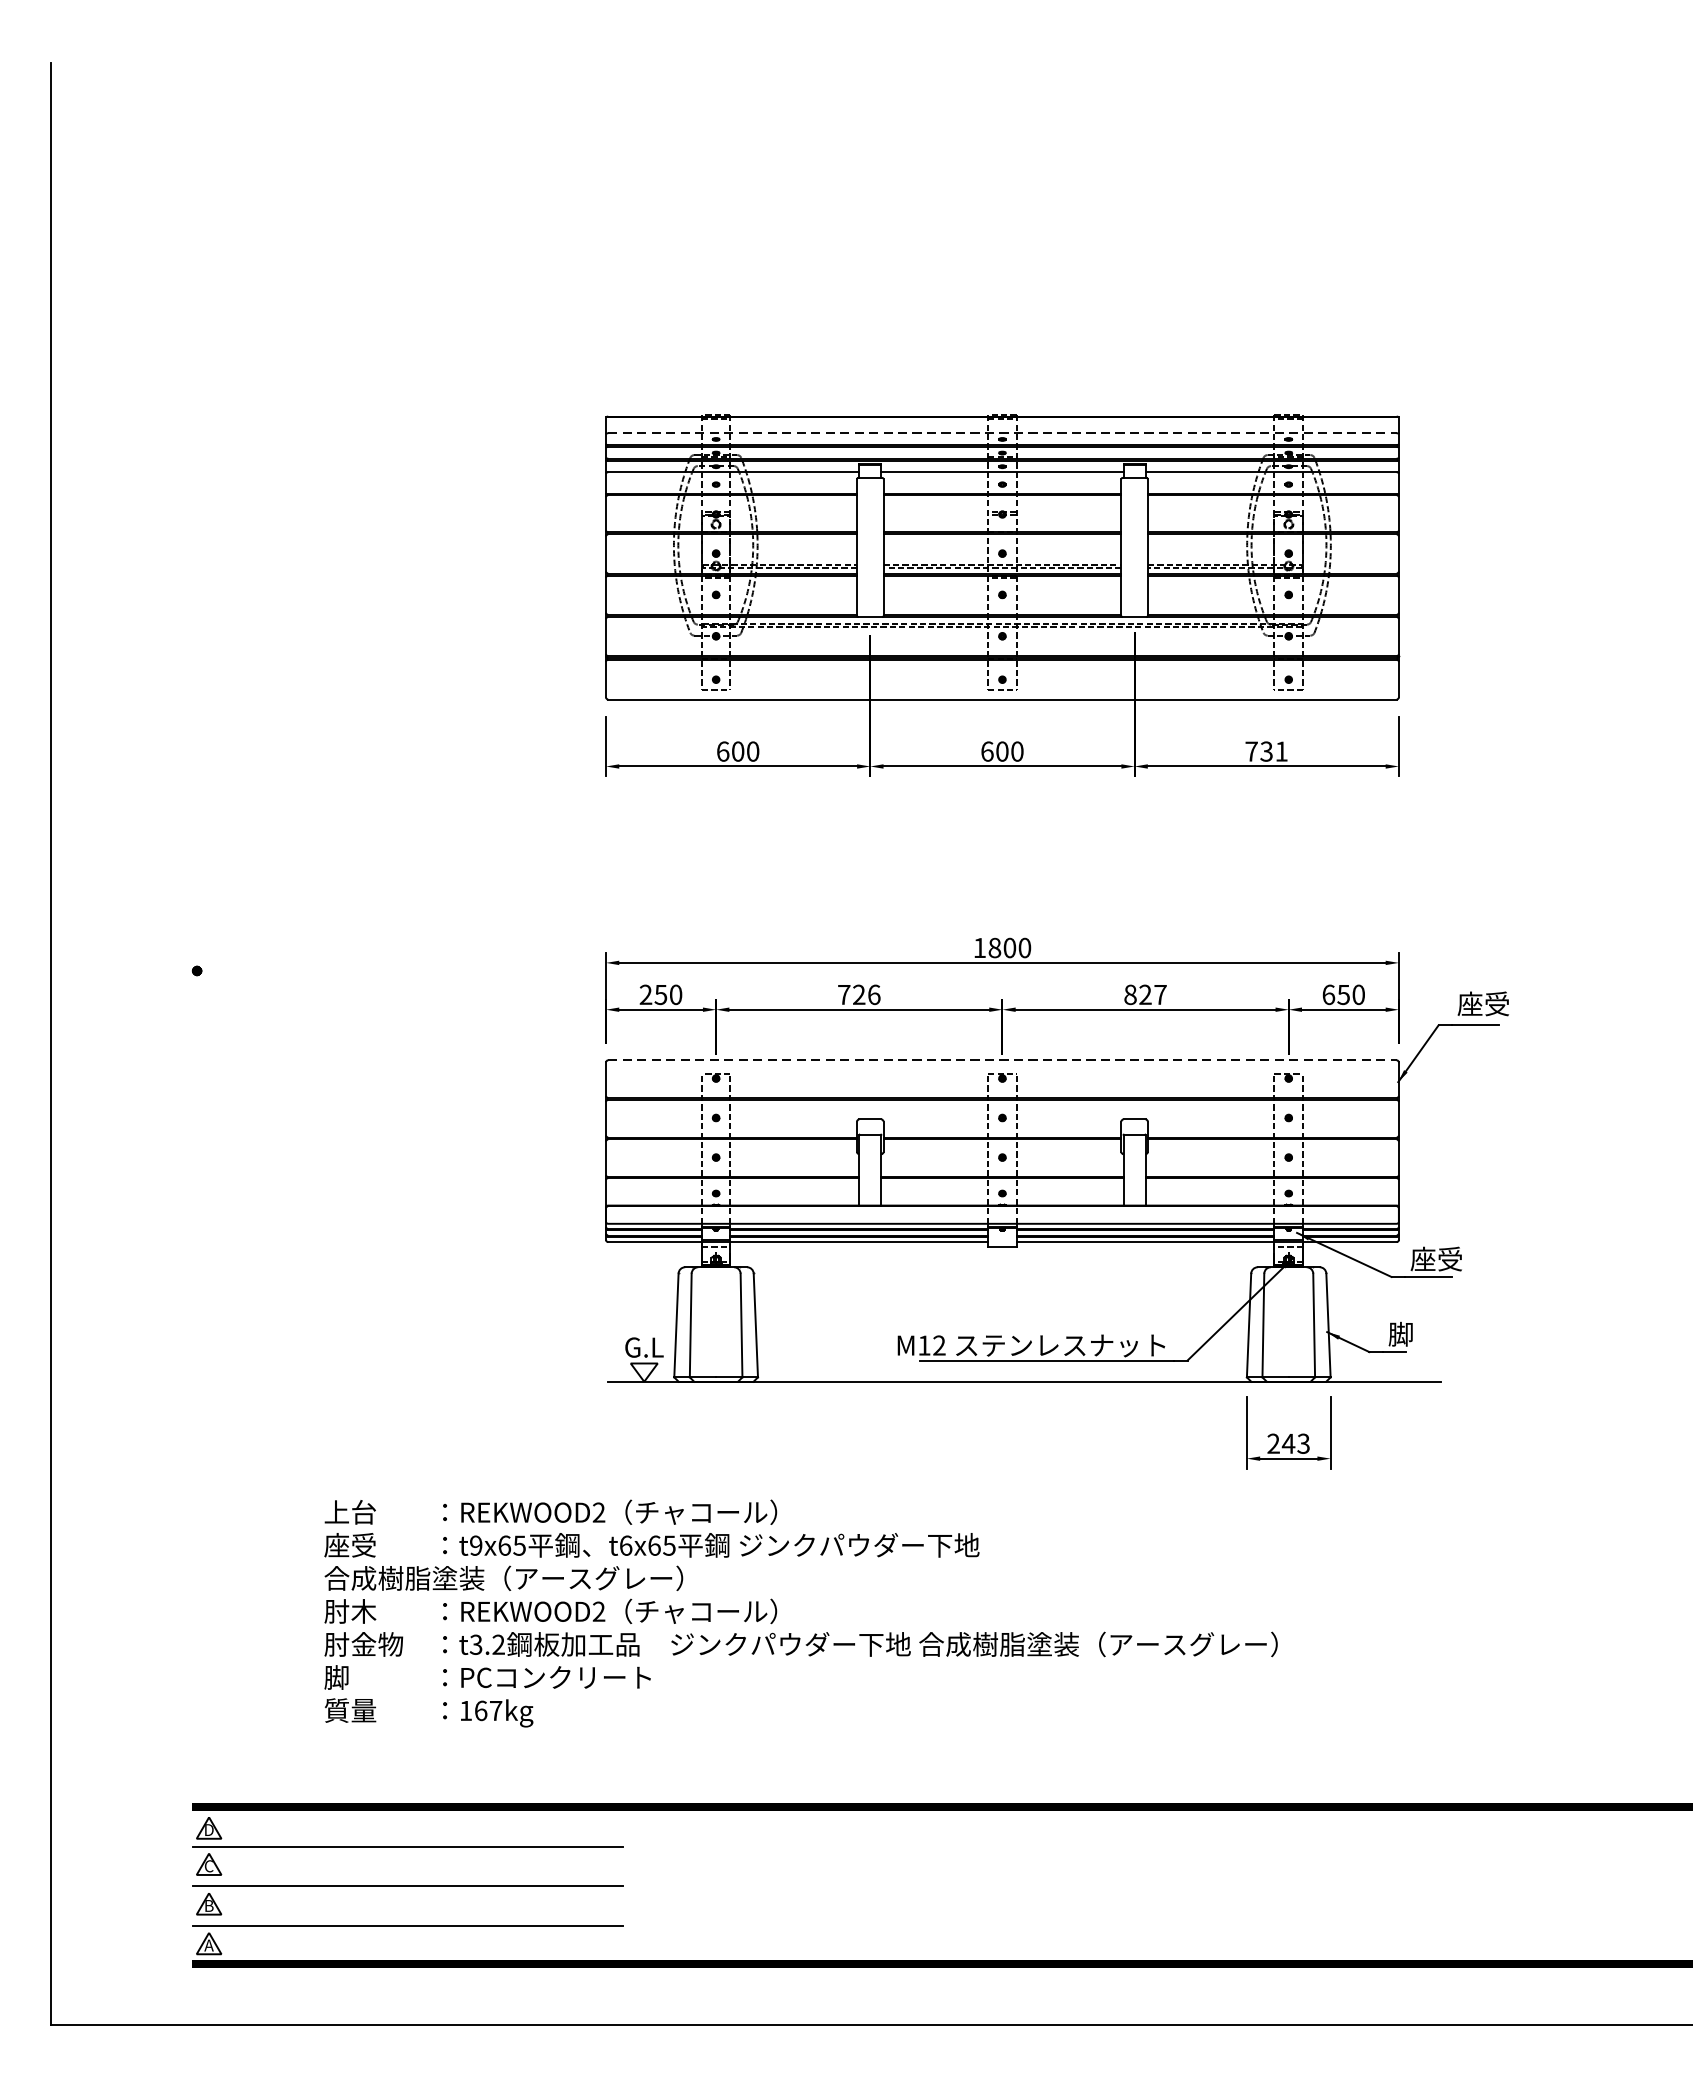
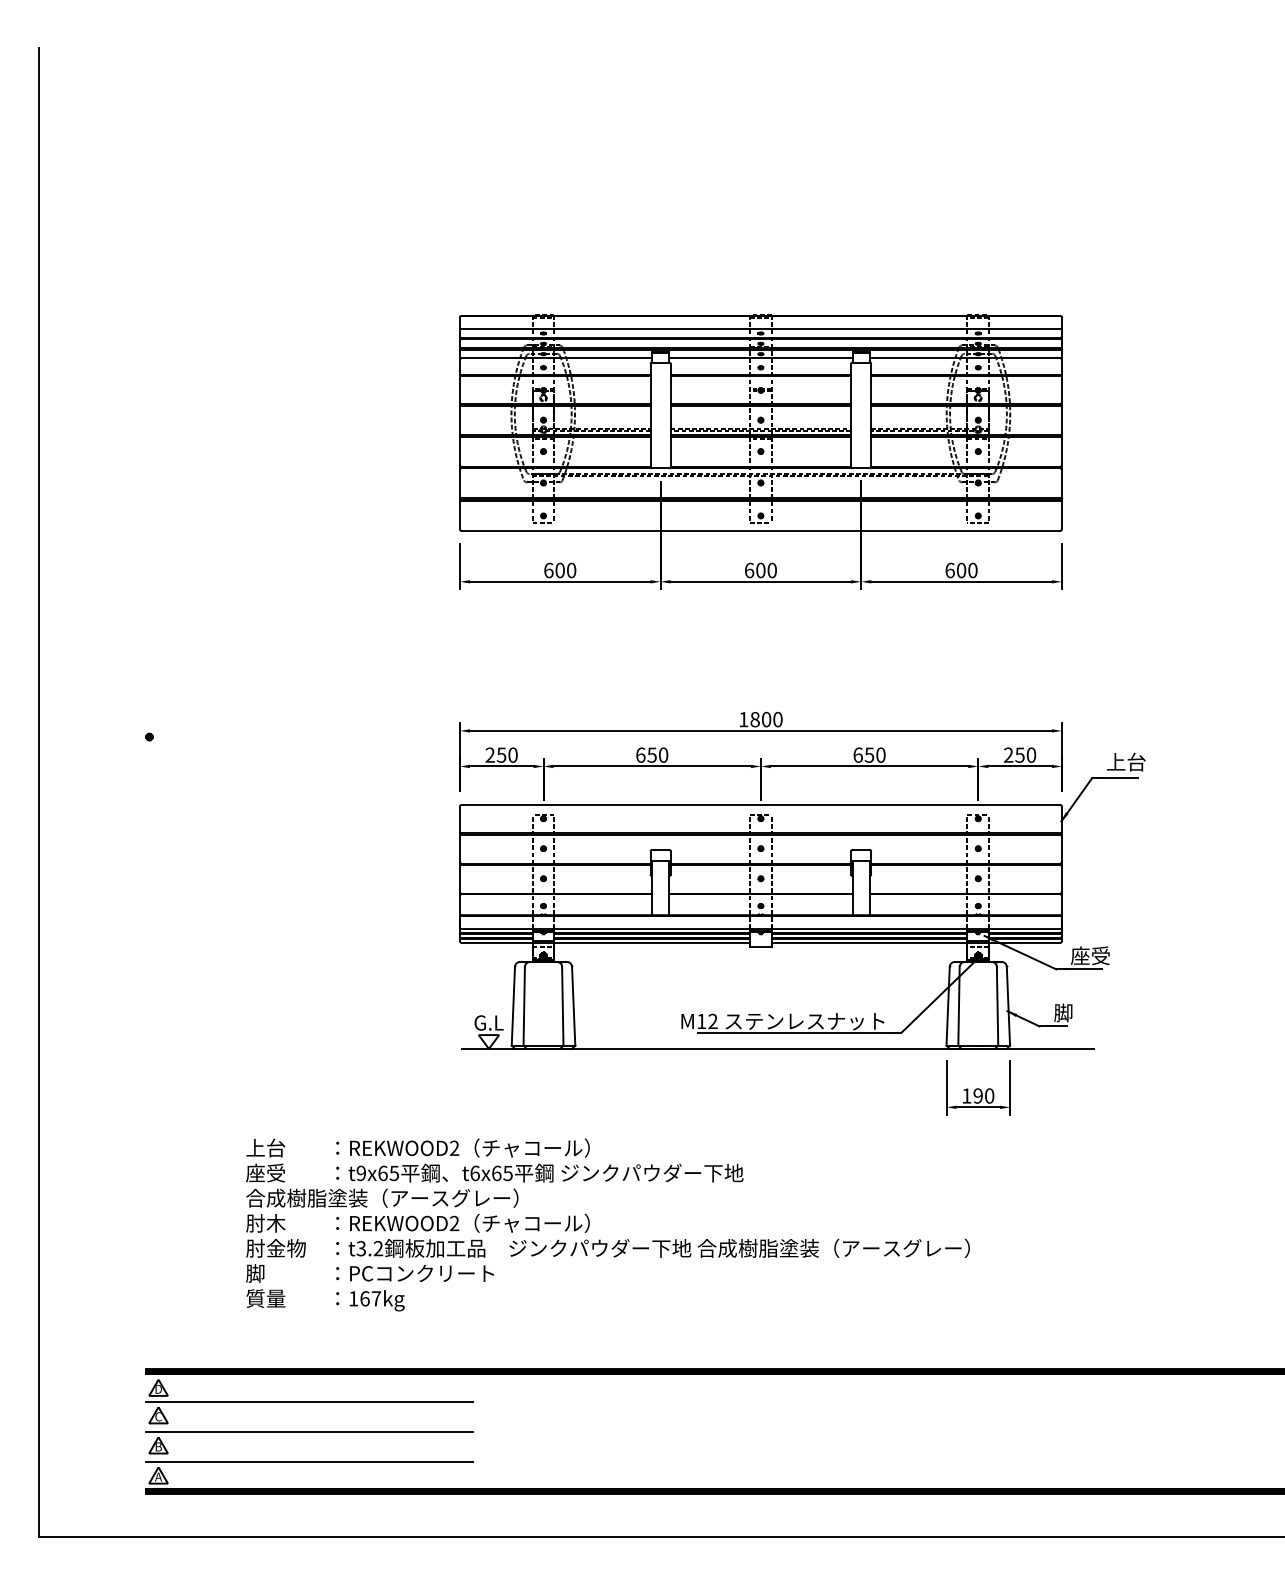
line: (1003, 432) -> (761, 328), dashed -> solid
text: (1266, 751) -> (961, 570), 731 -> 600
text: (859, 993) -> (652, 754), 726 -> 650
text: (1145, 993) -> (869, 754), 827 -> 650
text: (1328, 993) -> (1008, 754), 650 -> 250
text: (1482, 1003) -> (1125, 761), 座受 -> 上台
line: (1003, 1059) -> (761, 804), dashed -> solid
text: (1289, 1443) -> (978, 1095), 243 -> 190

